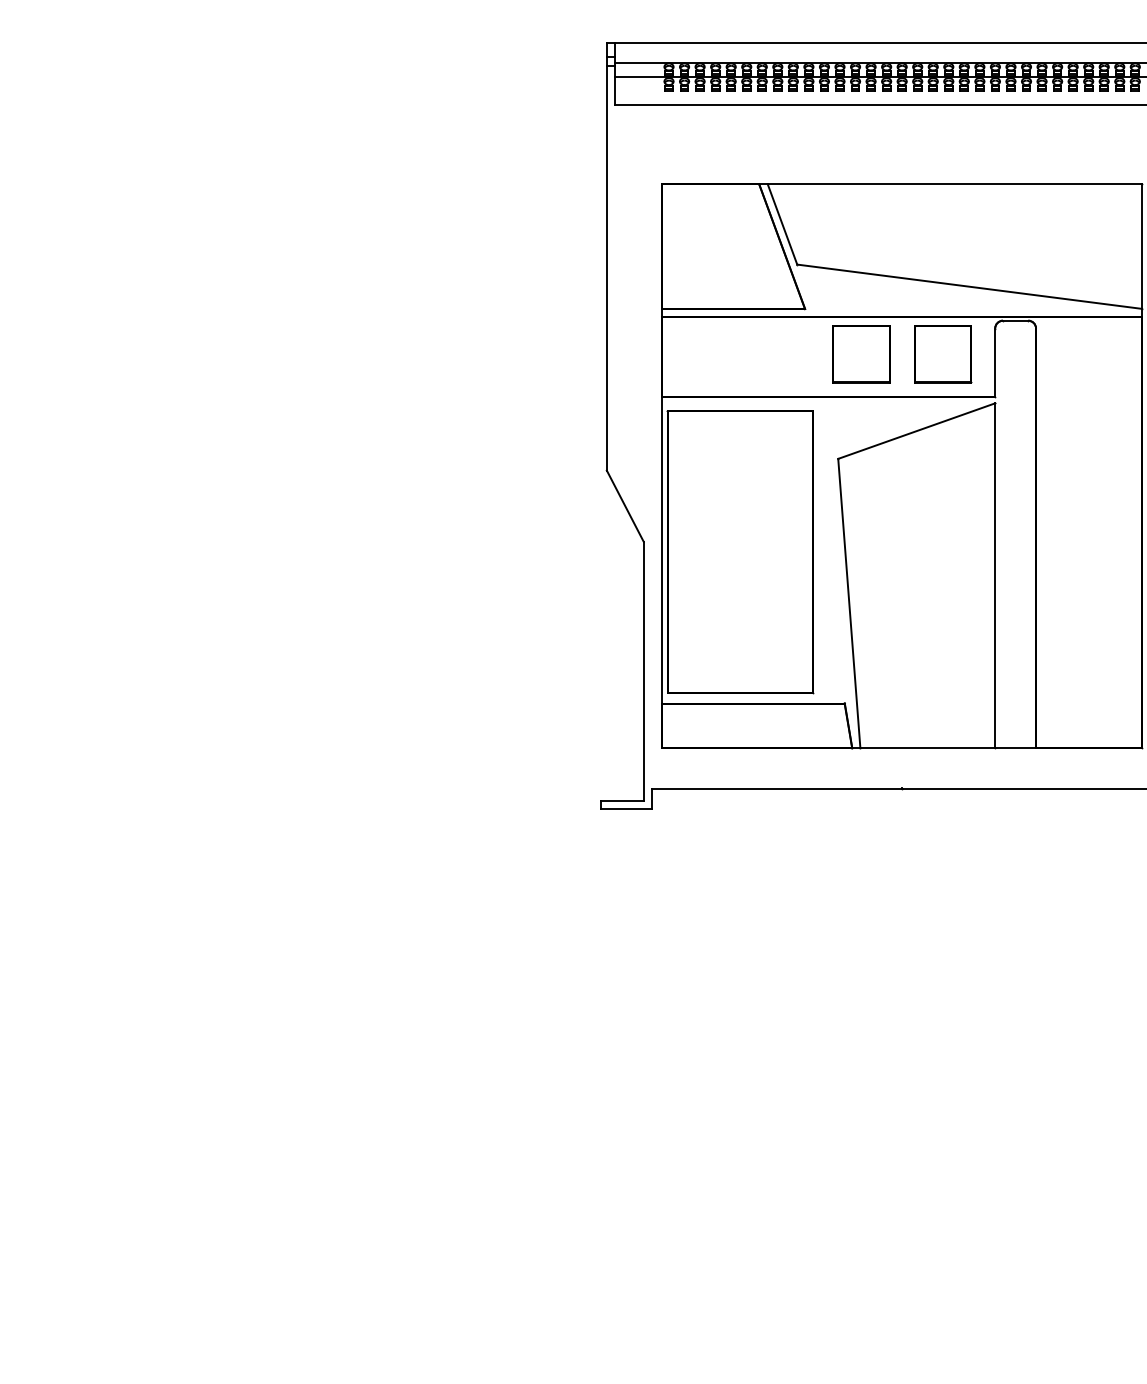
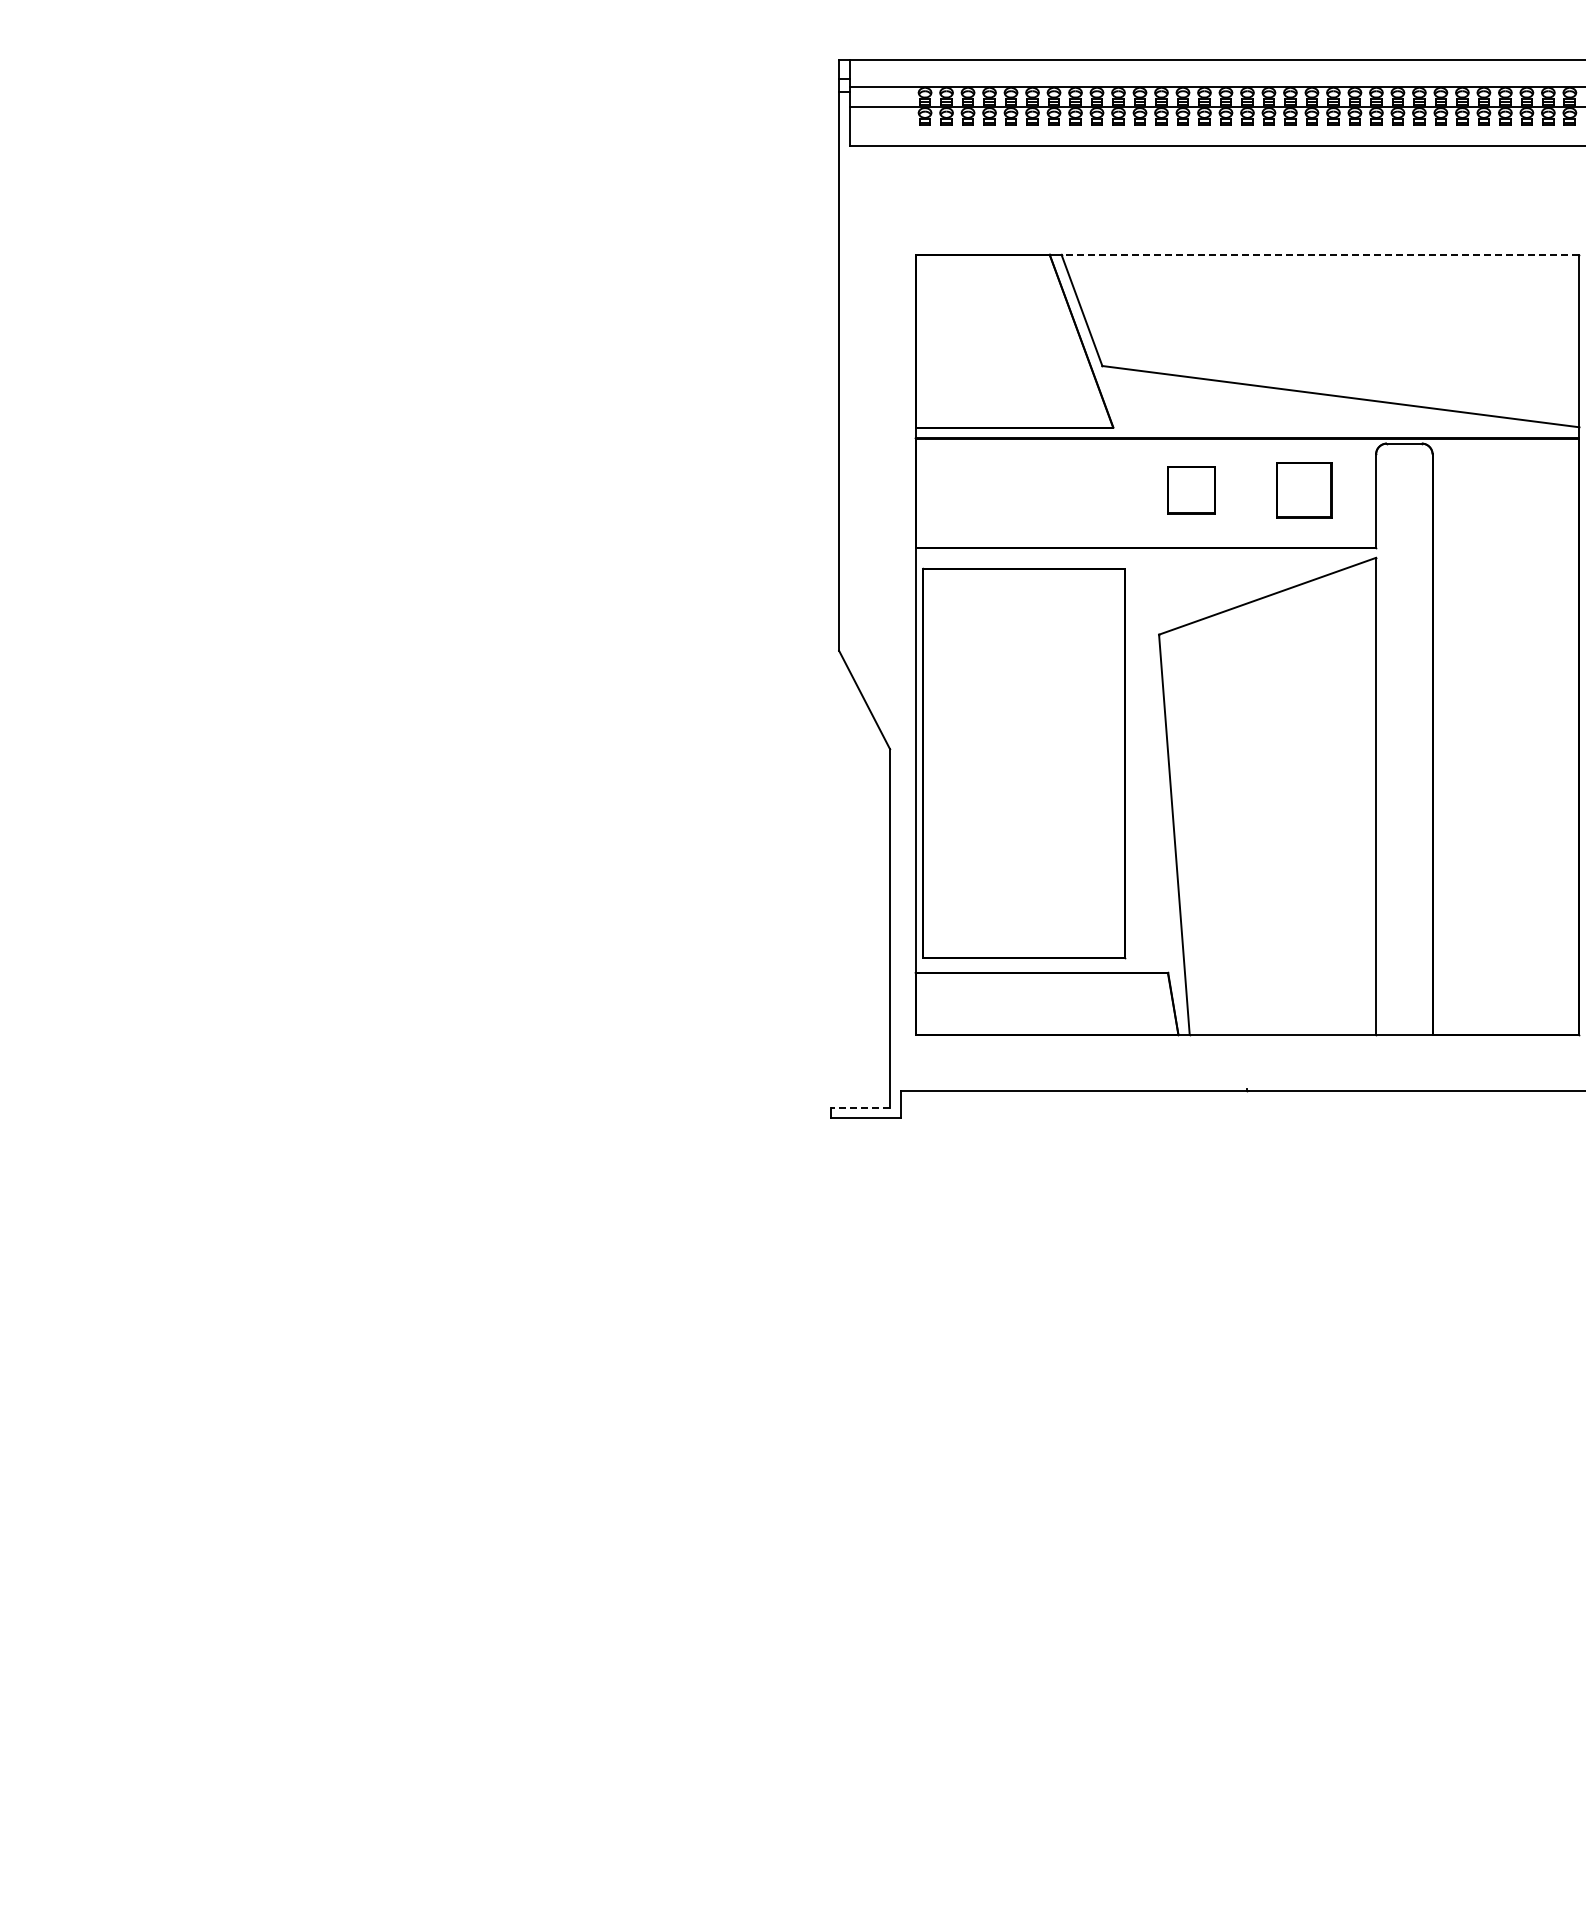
line: (954, 183) -> (1320, 254), solid -> dashed
part: (861, 354) -> (1191, 490), size x0.6
part: (943, 354) -> (1304, 490), size x0.7
line: (622, 800) -> (860, 1107), solid -> dashed

